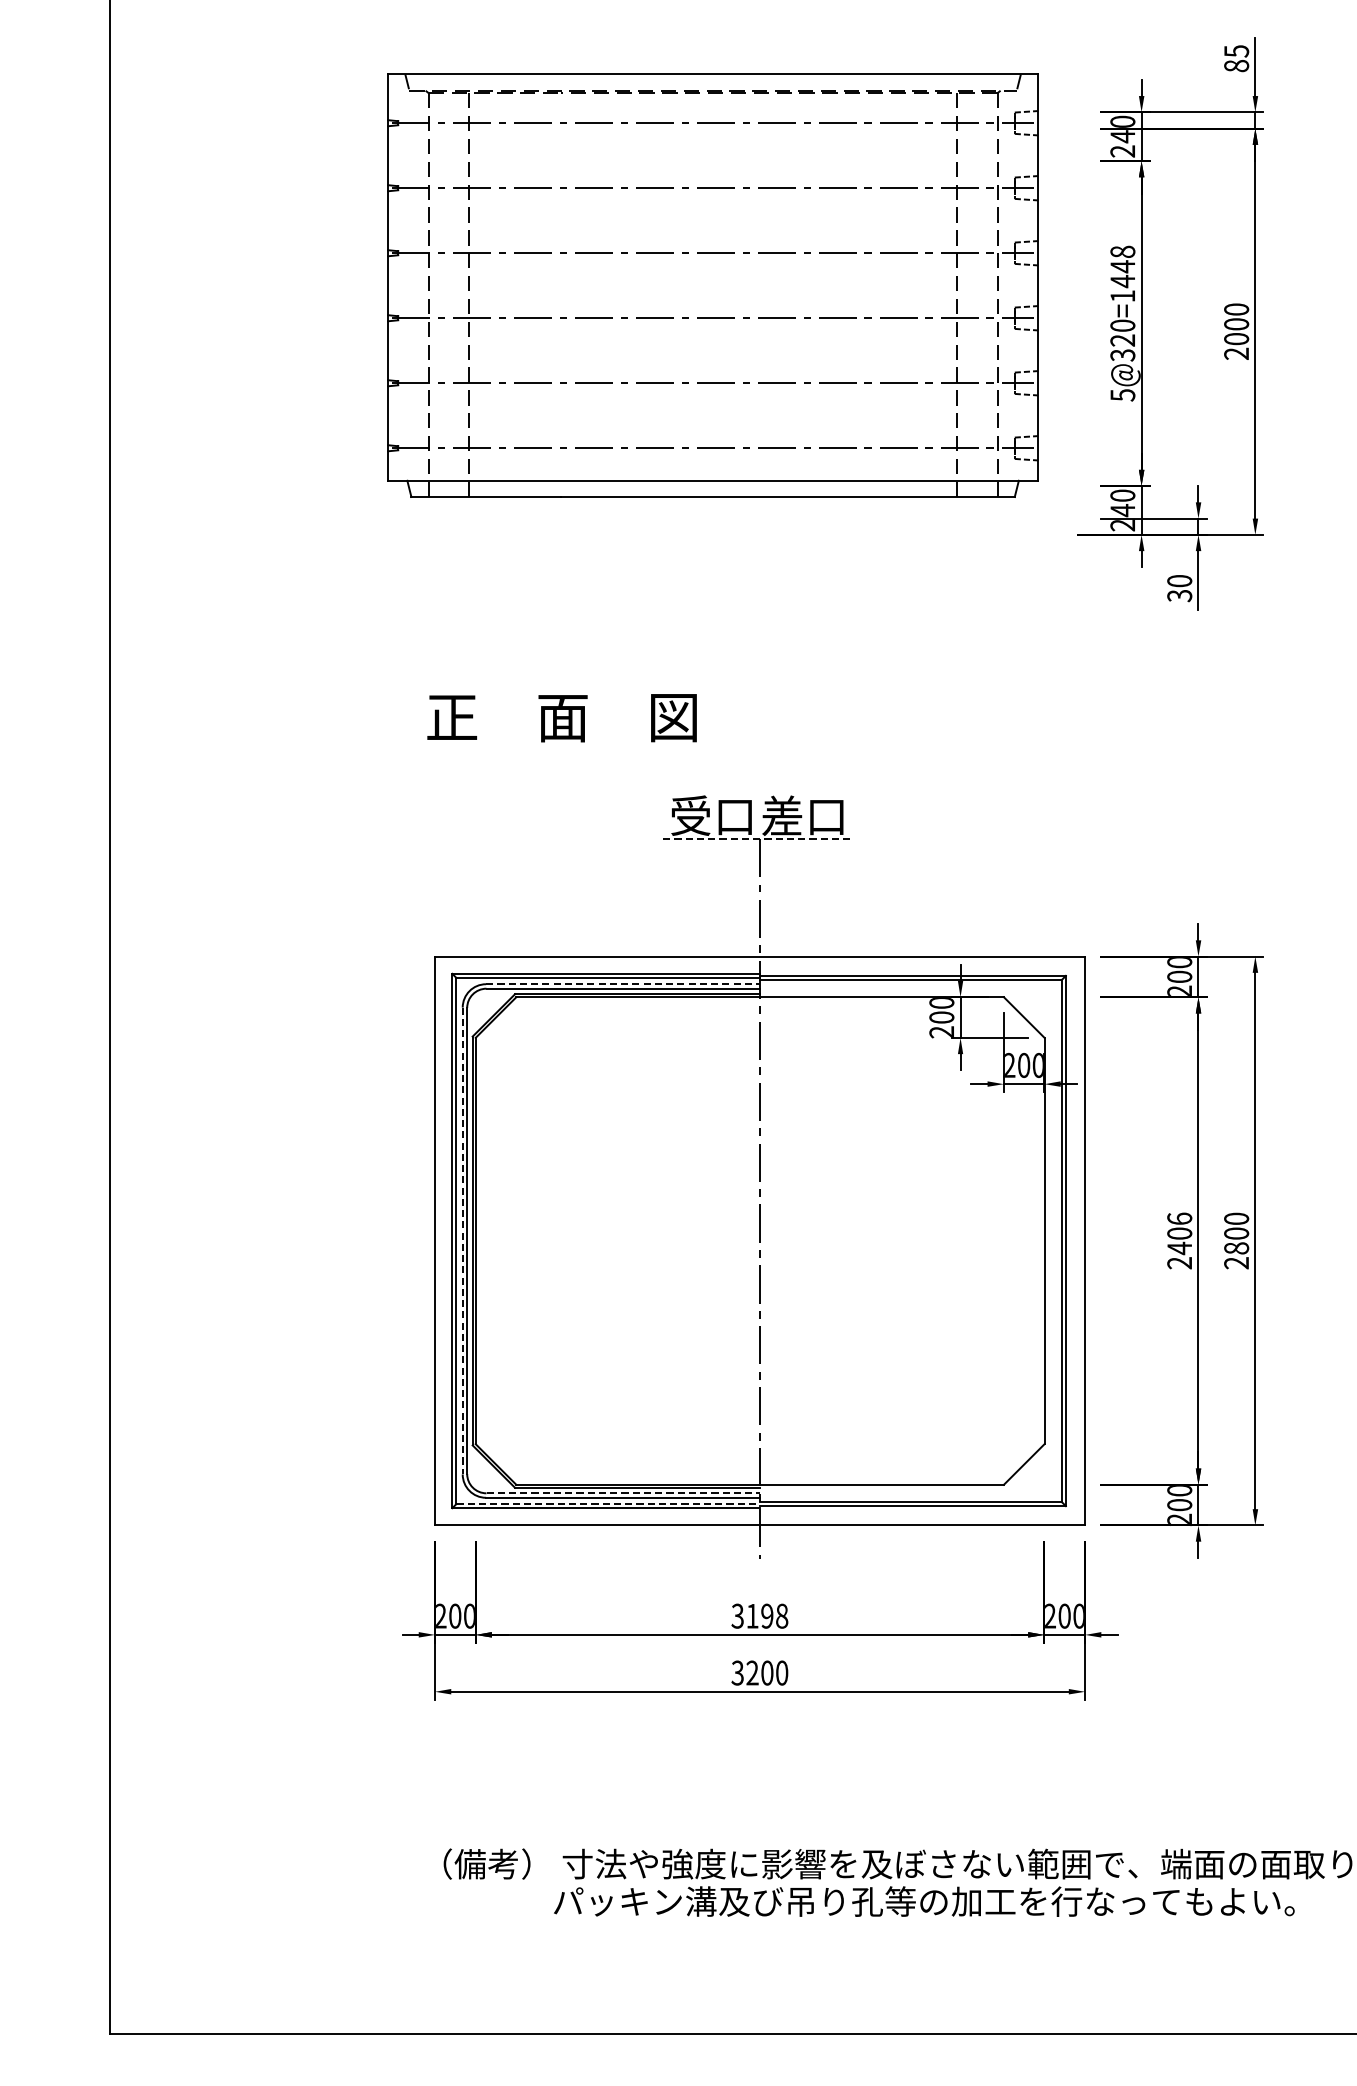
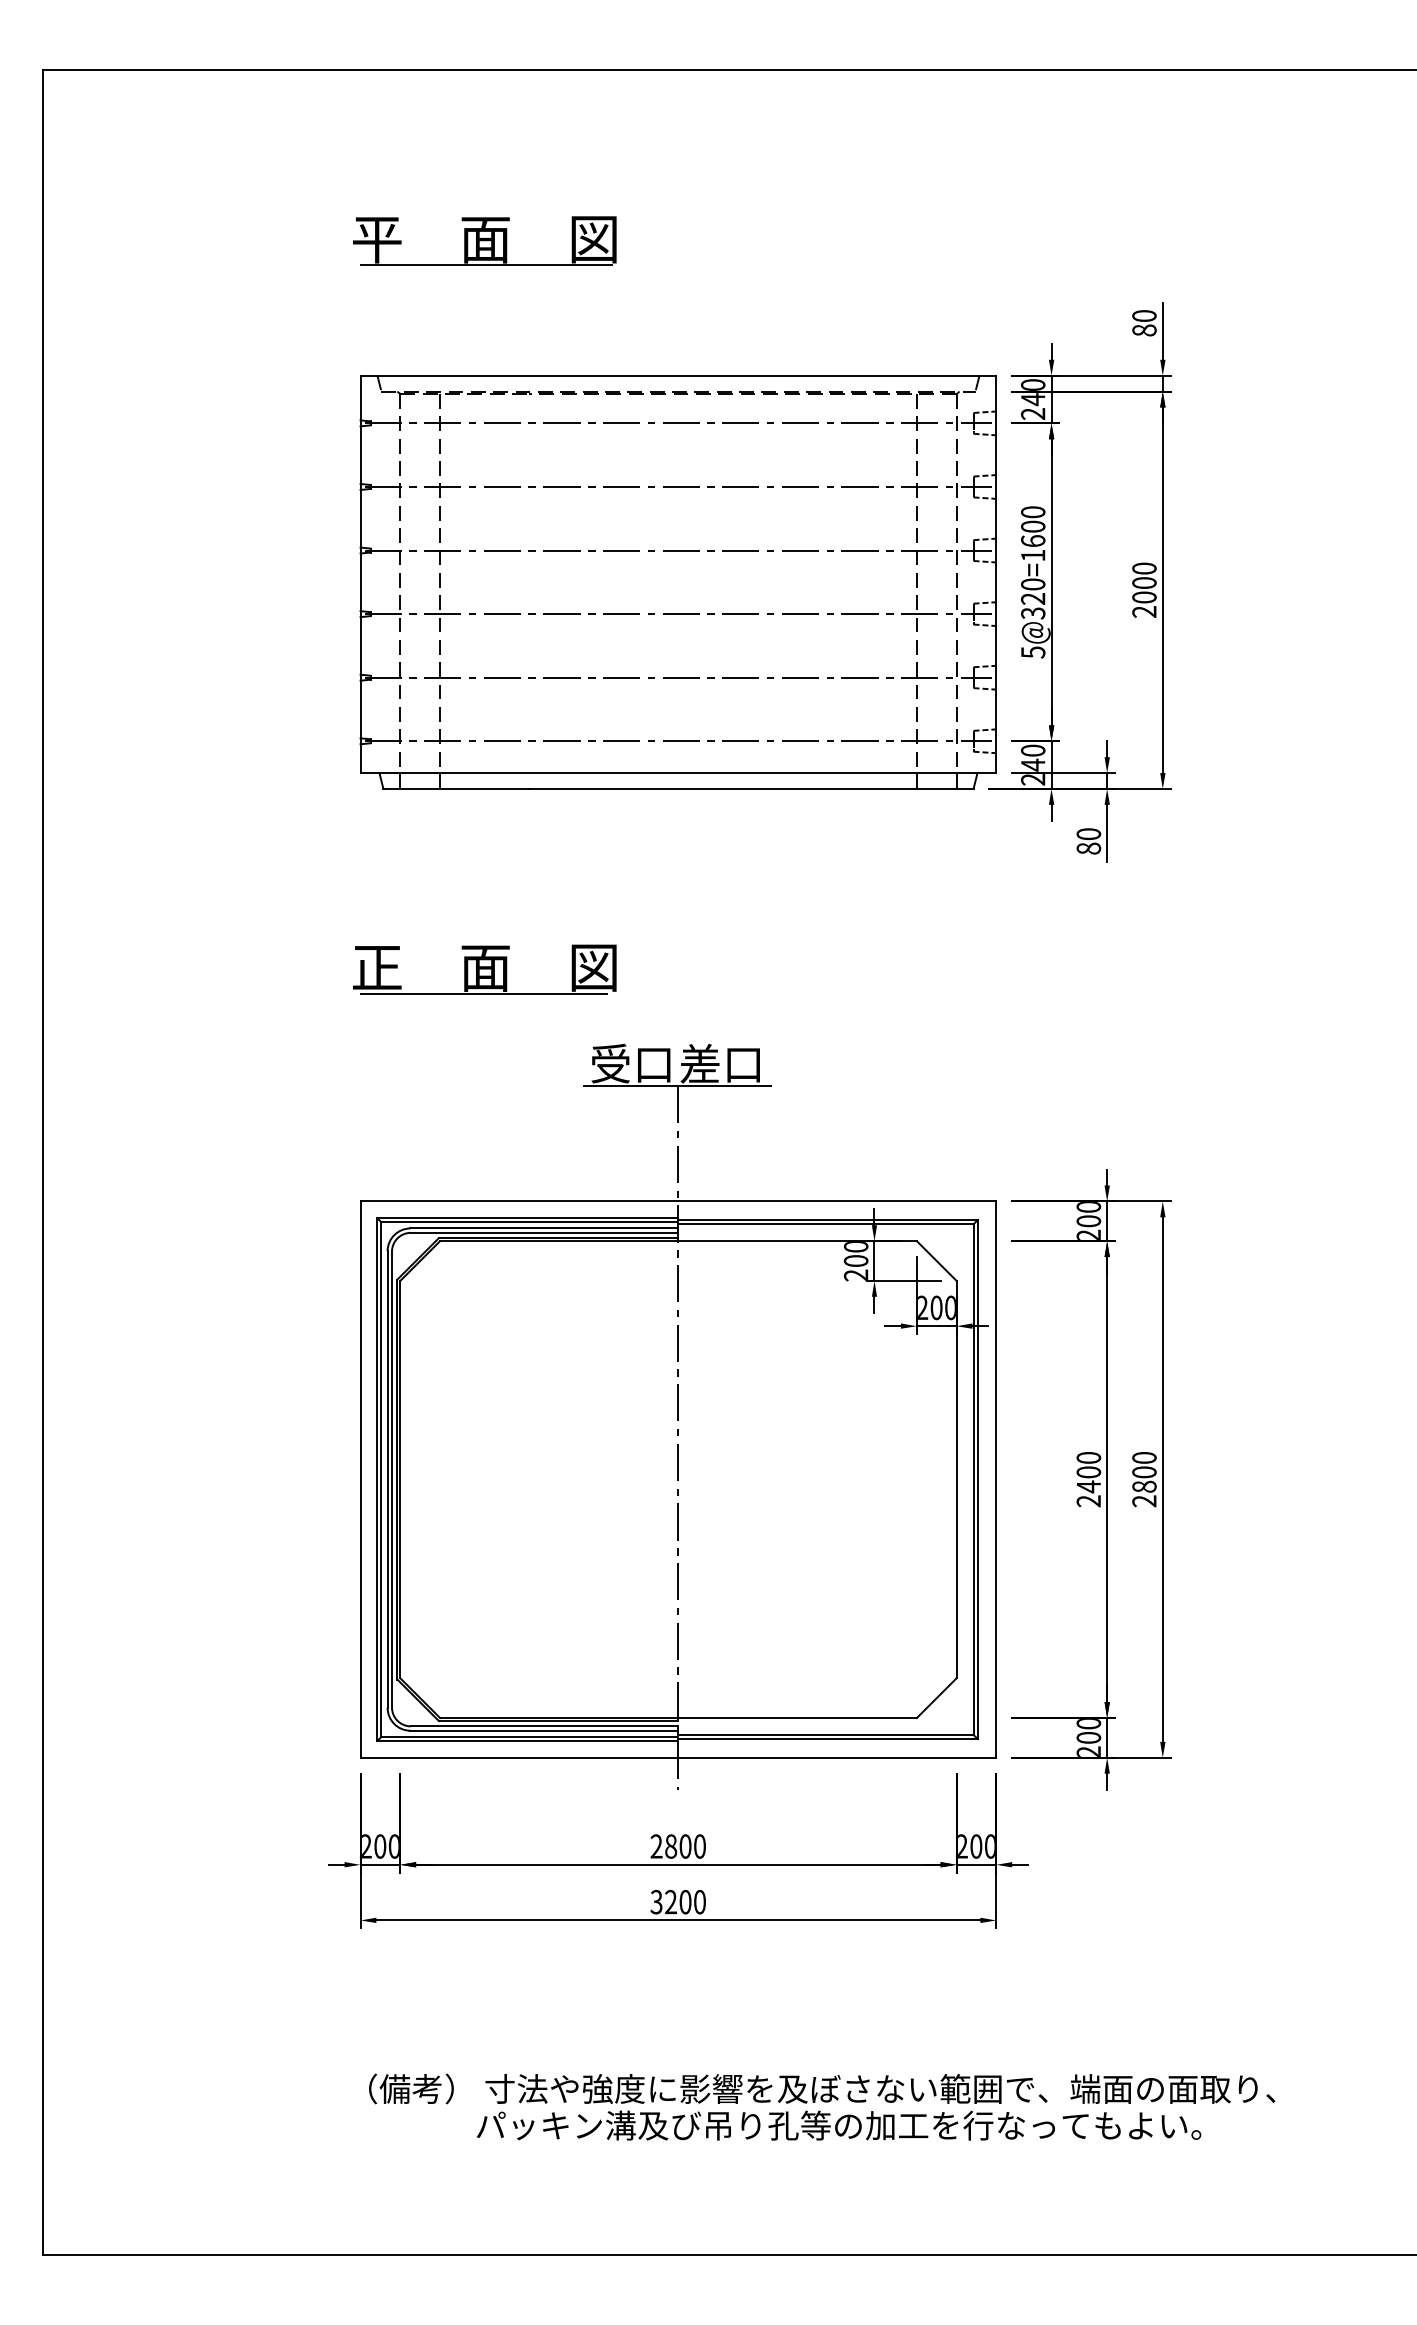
text: (1236, 51) -> (1144, 316), 85 -> 80
text: (1123, 266) -> (1033, 526), 5@320=1448 -> 5@320=1600
part: (712, 285) -> (677, 582), moved
text: (1179, 595) -> (1088, 848), 30 -> 80
line: (560, 743) -> (483, 993), added
line: (759, 839) -> (677, 1086), dashed -> solid
line: (623, 984) -> (544, 1228), dashed -> solid
text: (1179, 1218) -> (1088, 1457), 2406 -> 2400
line: (462, 1241) -> (387, 1480), dashed -> solid
line: (623, 1493) -> (544, 1726), dashed -> solid
line: (607, 1503) -> (529, 1736), dashed -> solid
text: (759, 1616) -> (677, 1846), 3198 -> 2800

